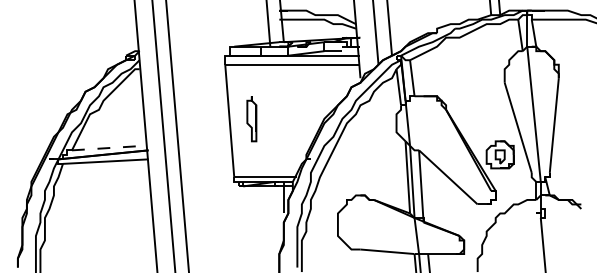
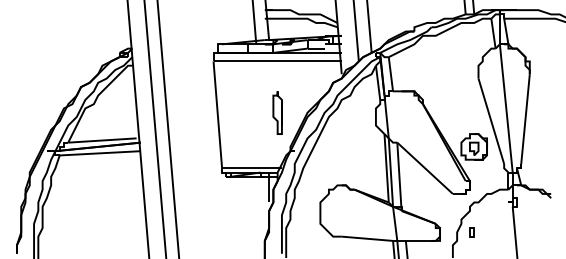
part: (251, 119) -> (277, 113), moved
line: (108, 148) -> (102, 140), dashed -> solid
part: (497, 245) -> (471, 232), added

